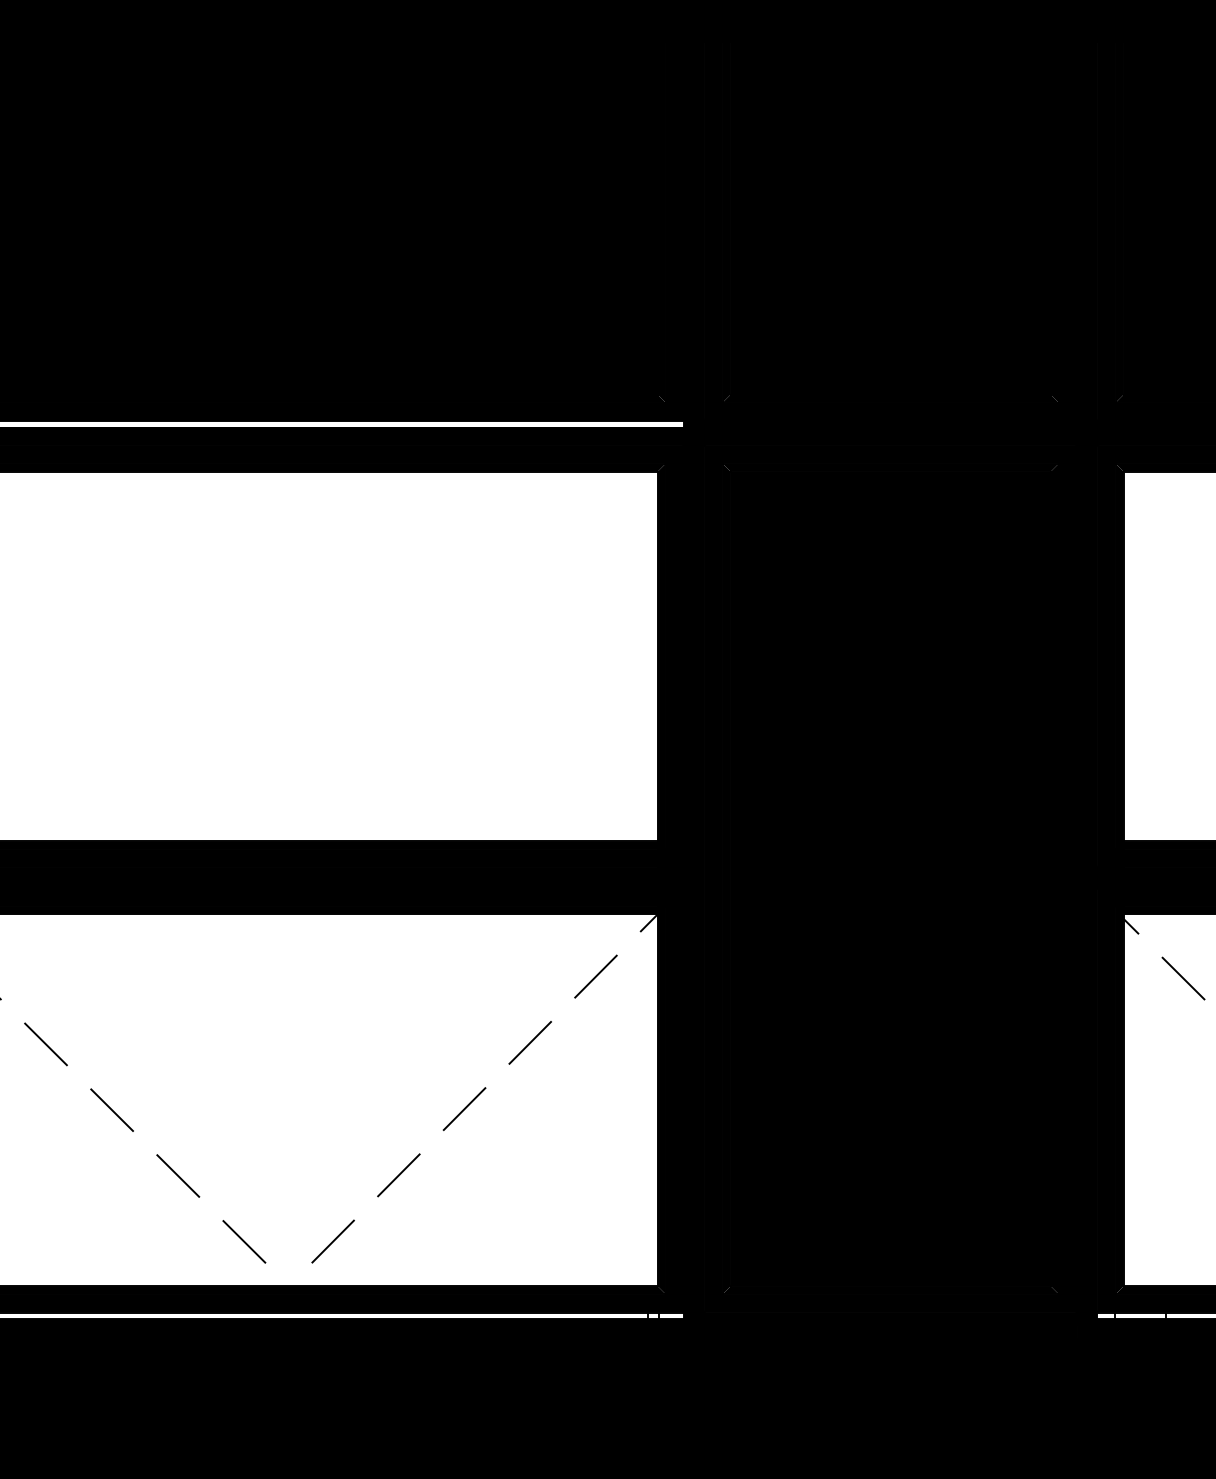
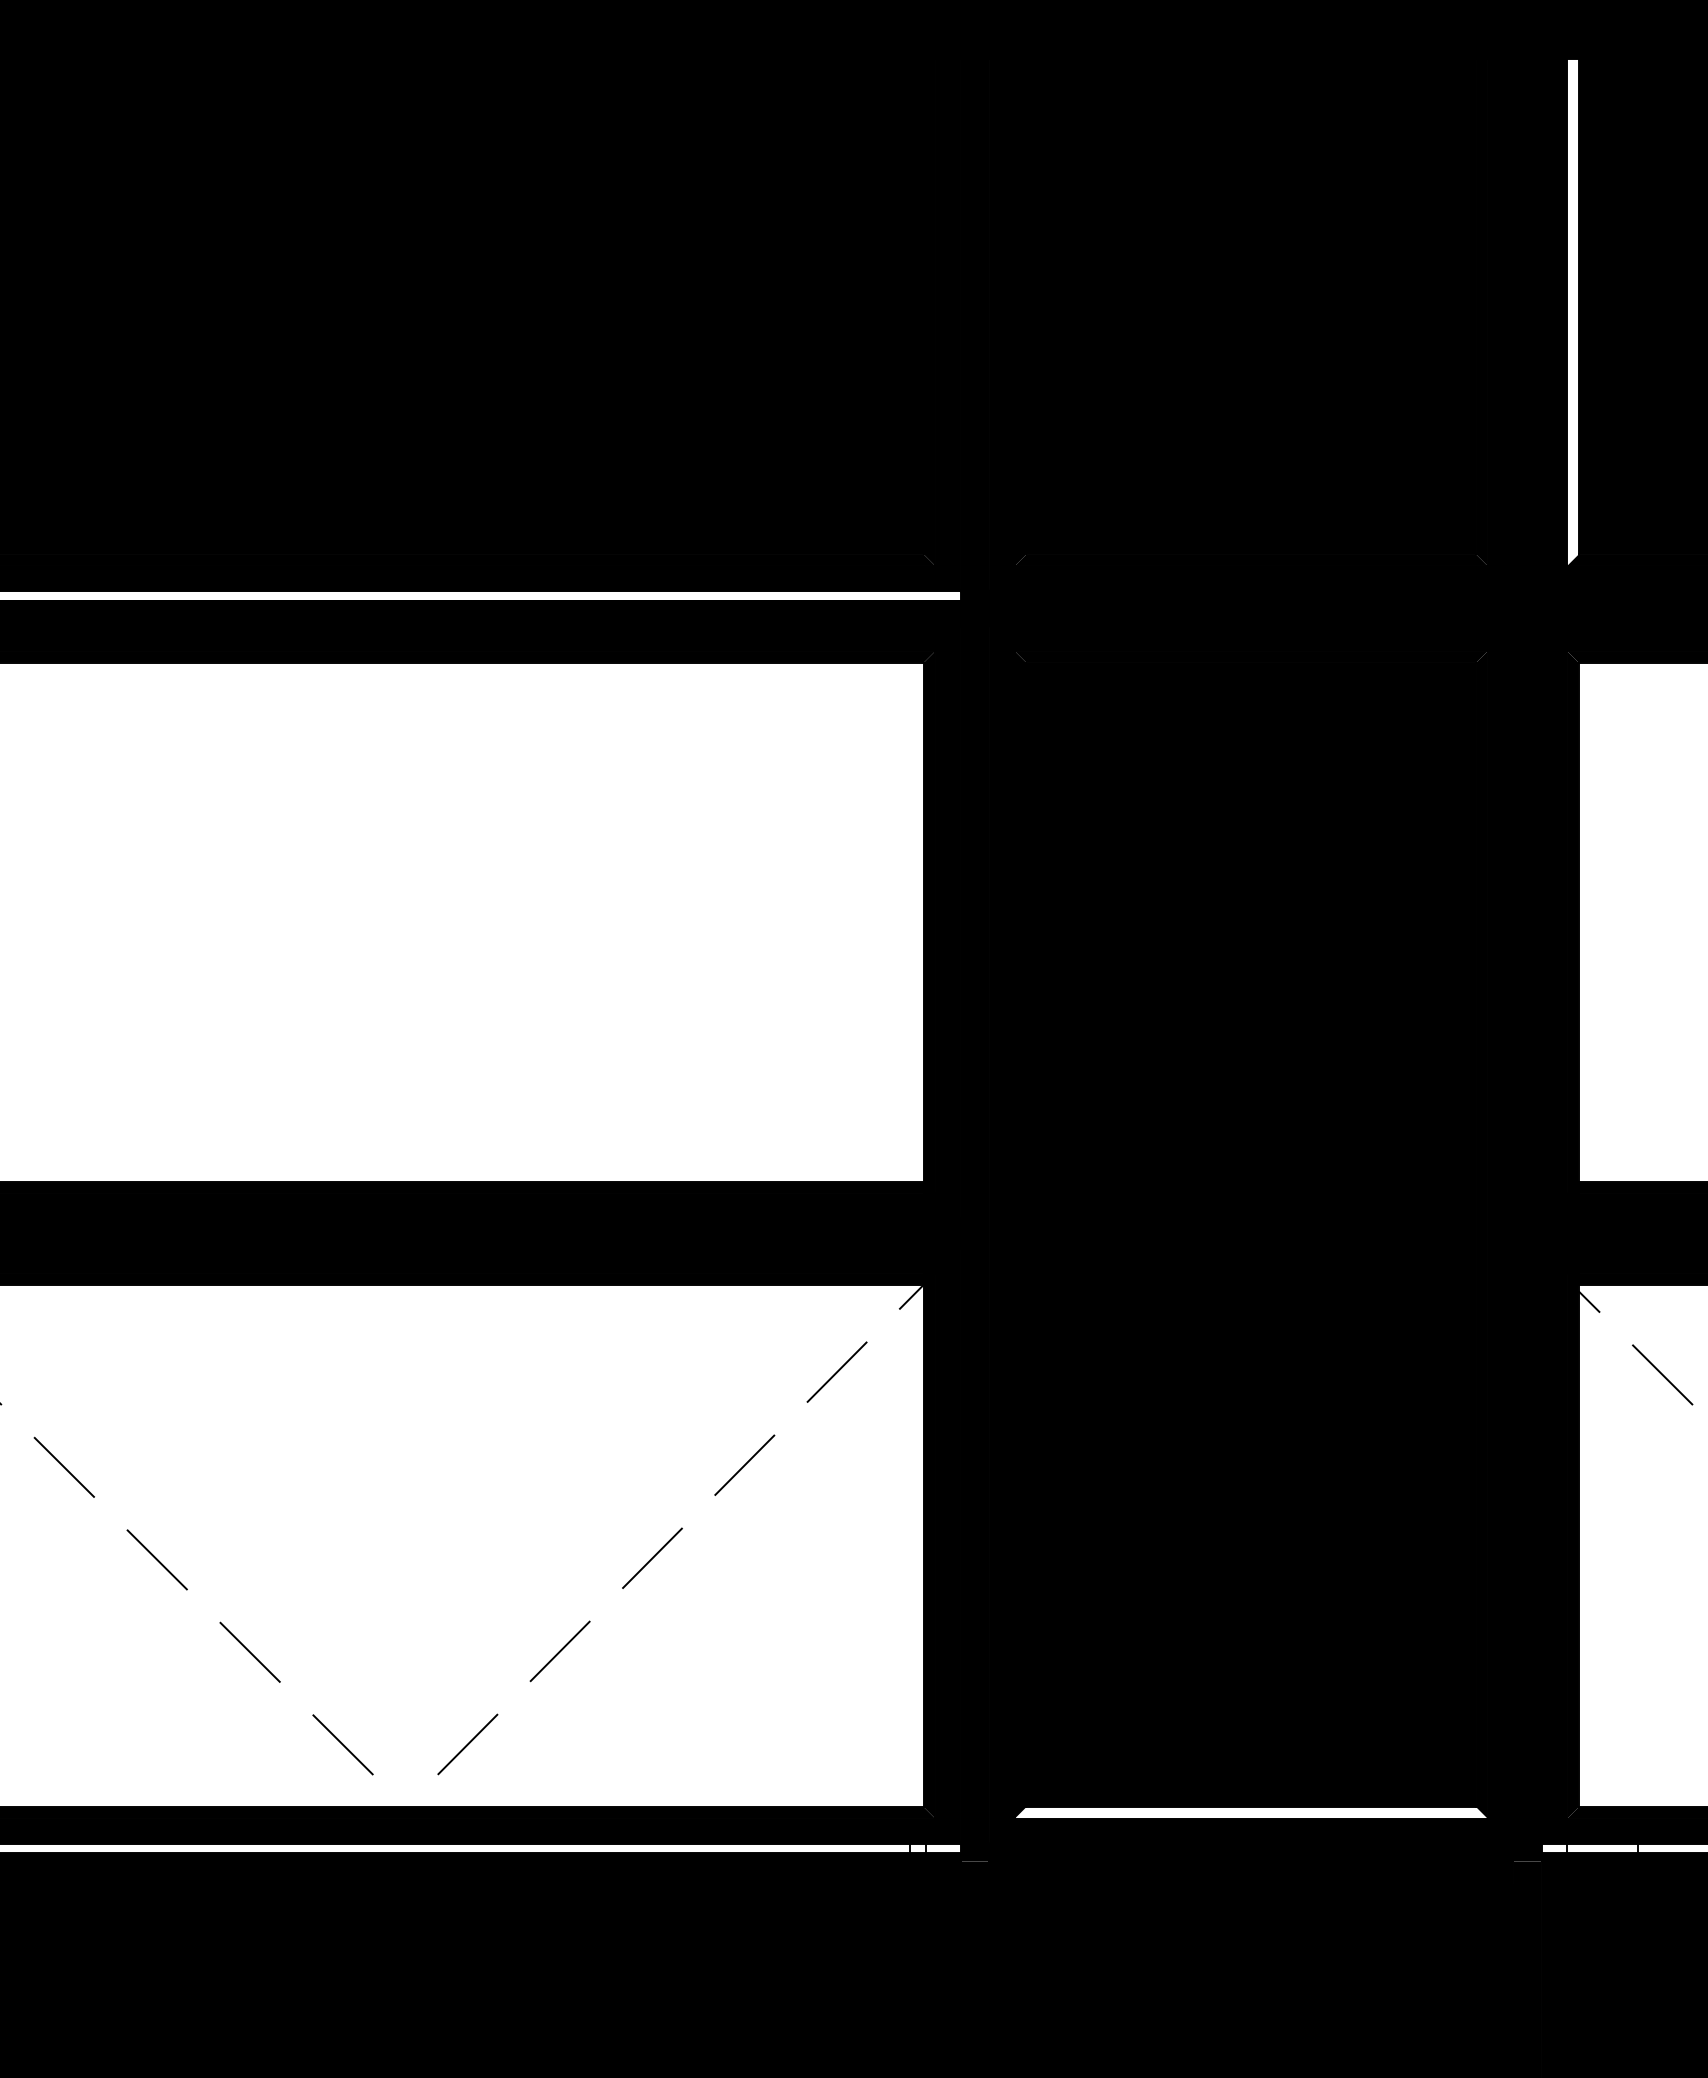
fill: (1119, 222) -> (1572, 312), removed
fill: (890, 1289) -> (1250, 1812), removed

